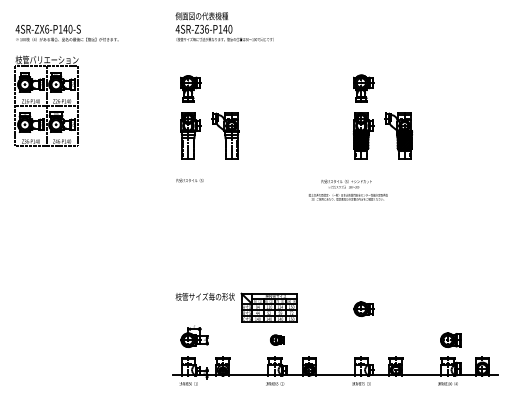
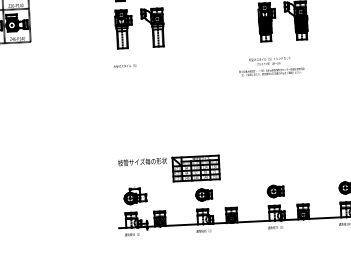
text: (348, 189) -> (271, 65), moved
part: (363, 308) -> (275, 190), moved
part: (277, 339) -> (204, 194), size x1.43

